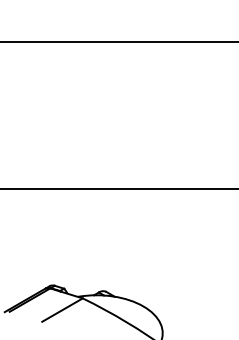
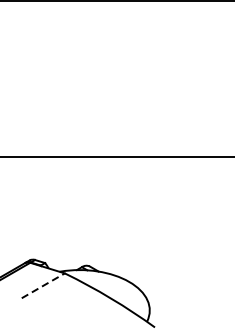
line: (62, 309) -> (43, 285), solid -> dashed

